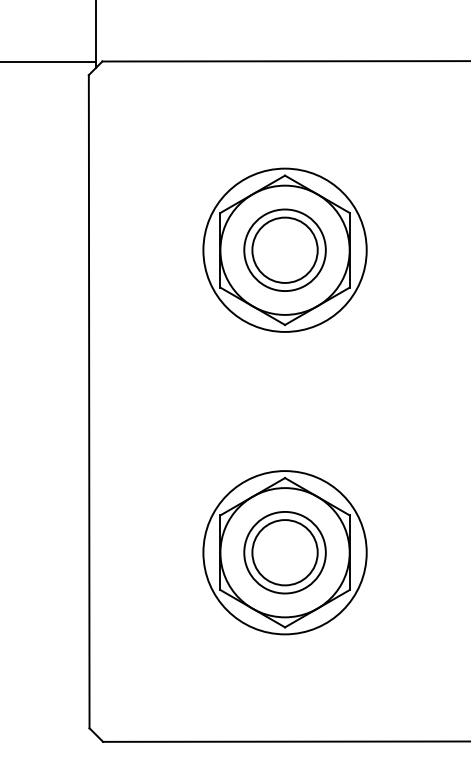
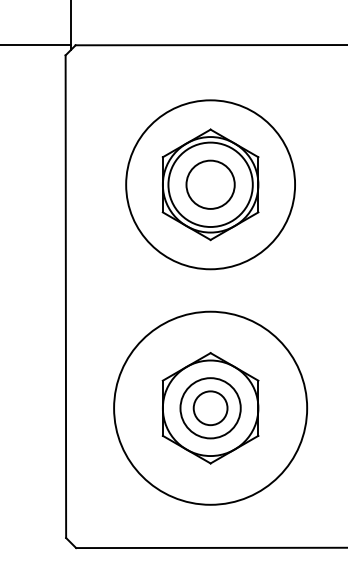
circle: (284, 249) -> (210, 184), size x1.4
circle: (284, 249) -> (210, 184), size x1.4
circle: (284, 551) -> (210, 407), size x1.6
circle: (284, 553) -> (210, 408), size x0.7

